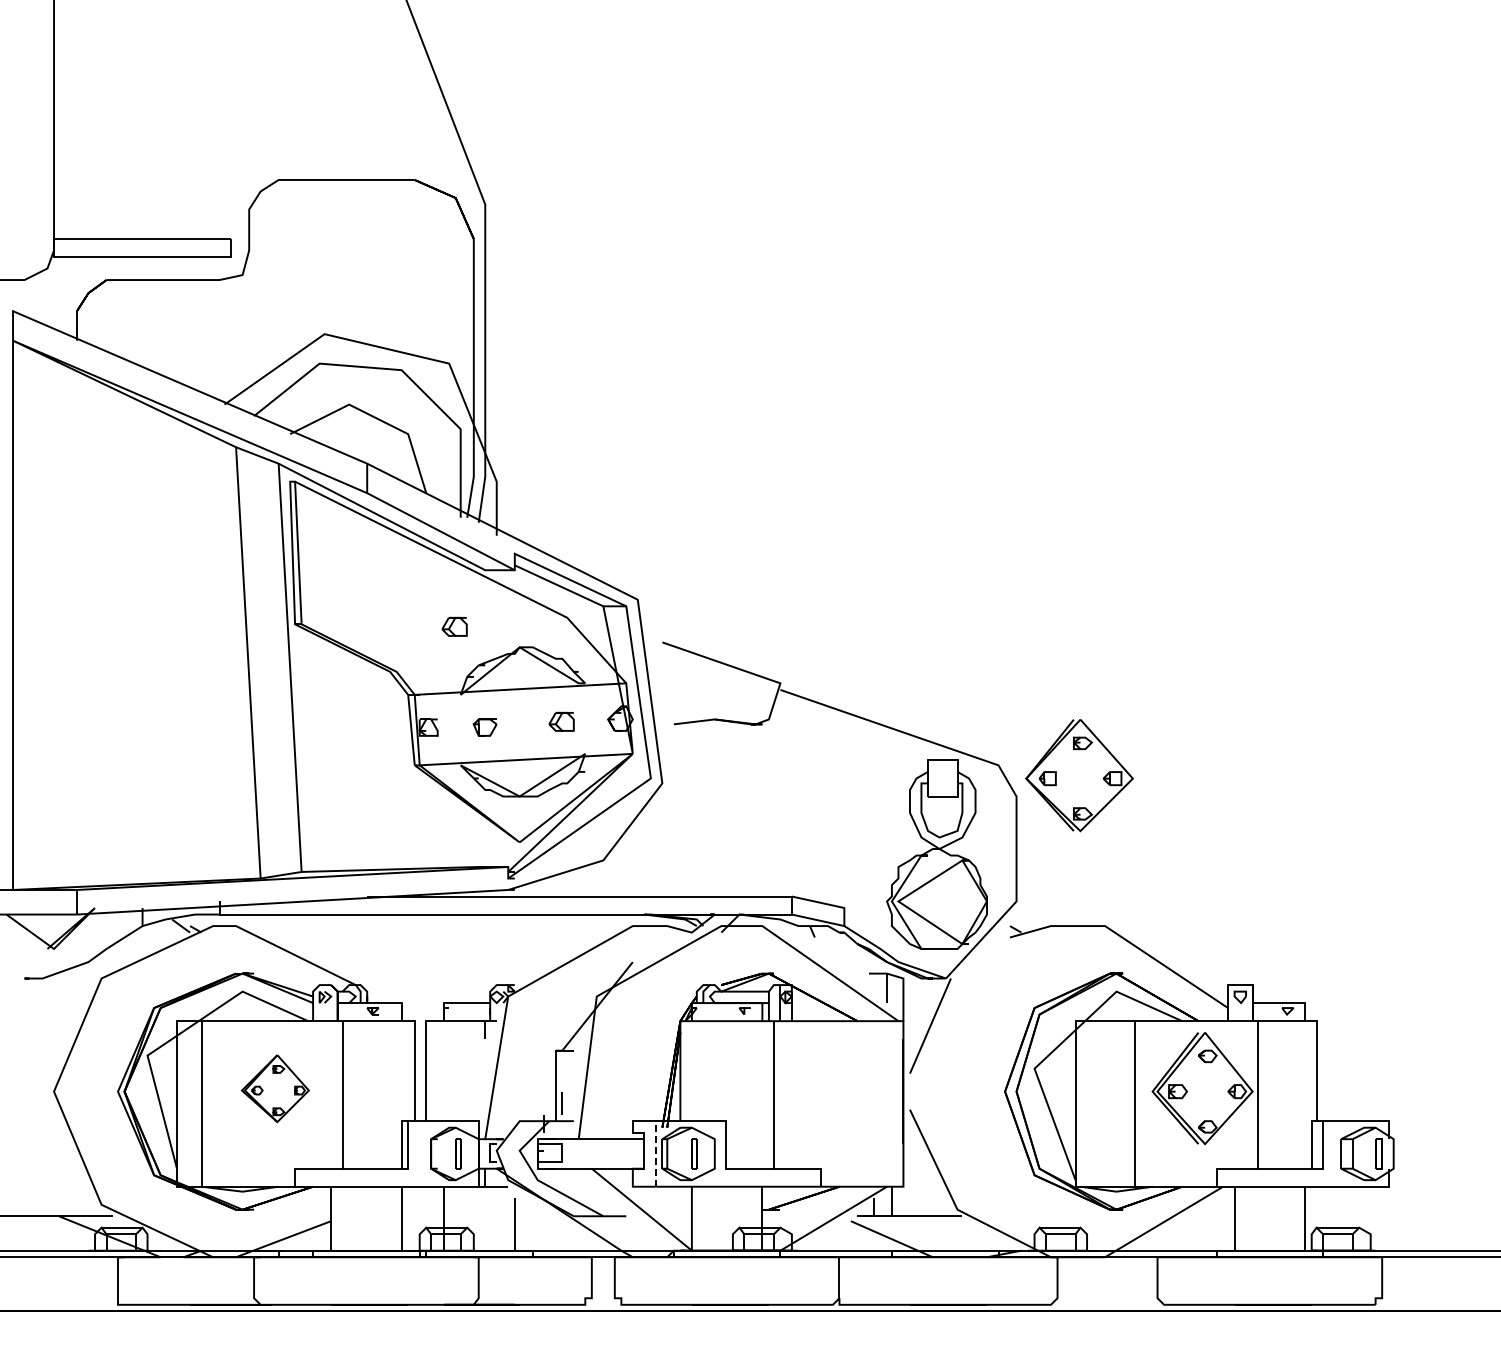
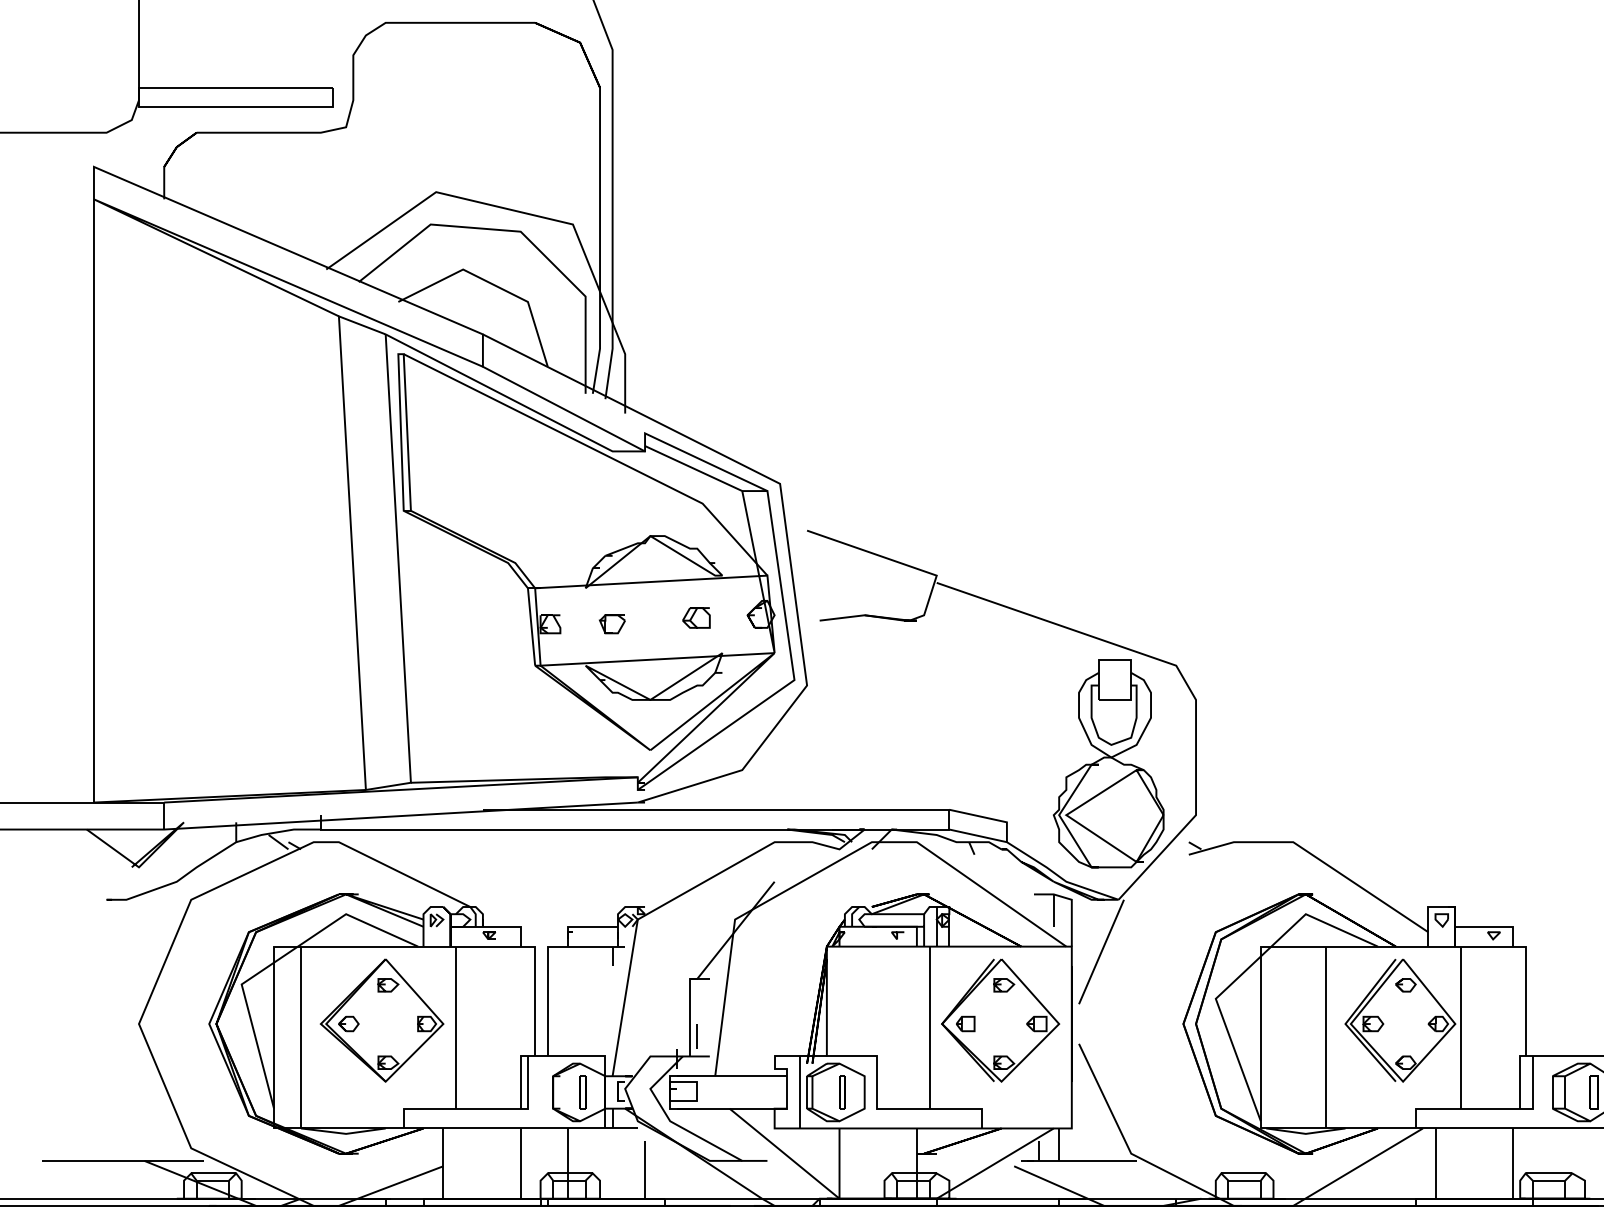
part: (454, 626) -> (578, 513), removed
part: (1079, 775) -> (1000, 1020), moved
part: (275, 1088) -> (382, 1020), size x1.67
line: (655, 1153) -> (799, 1091), dashed -> solid

